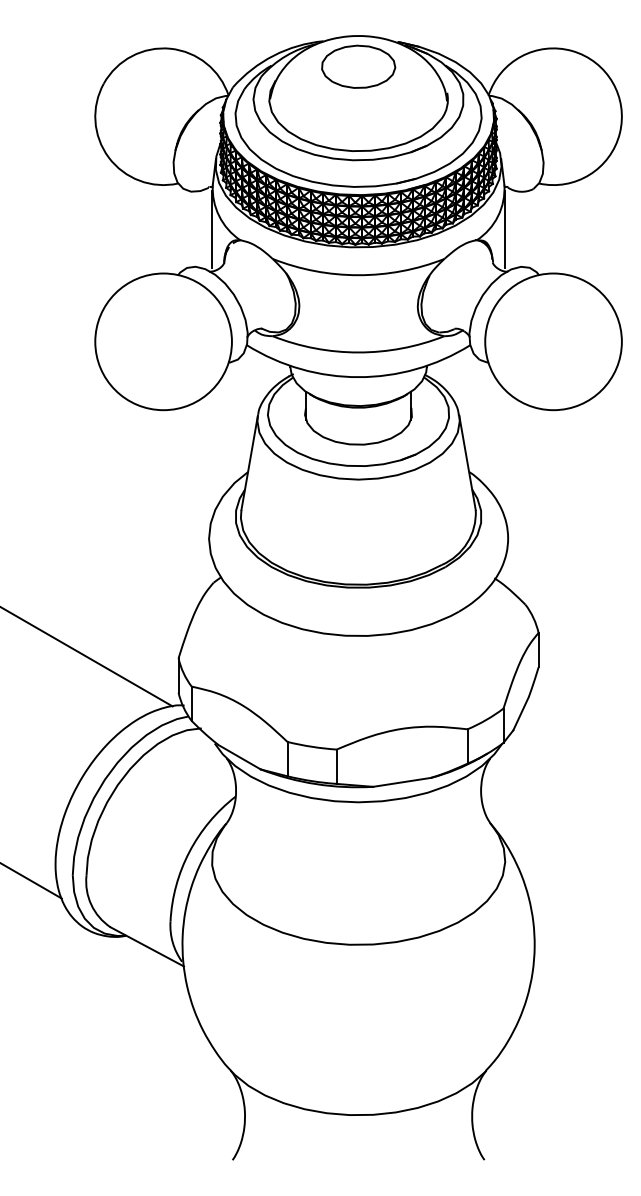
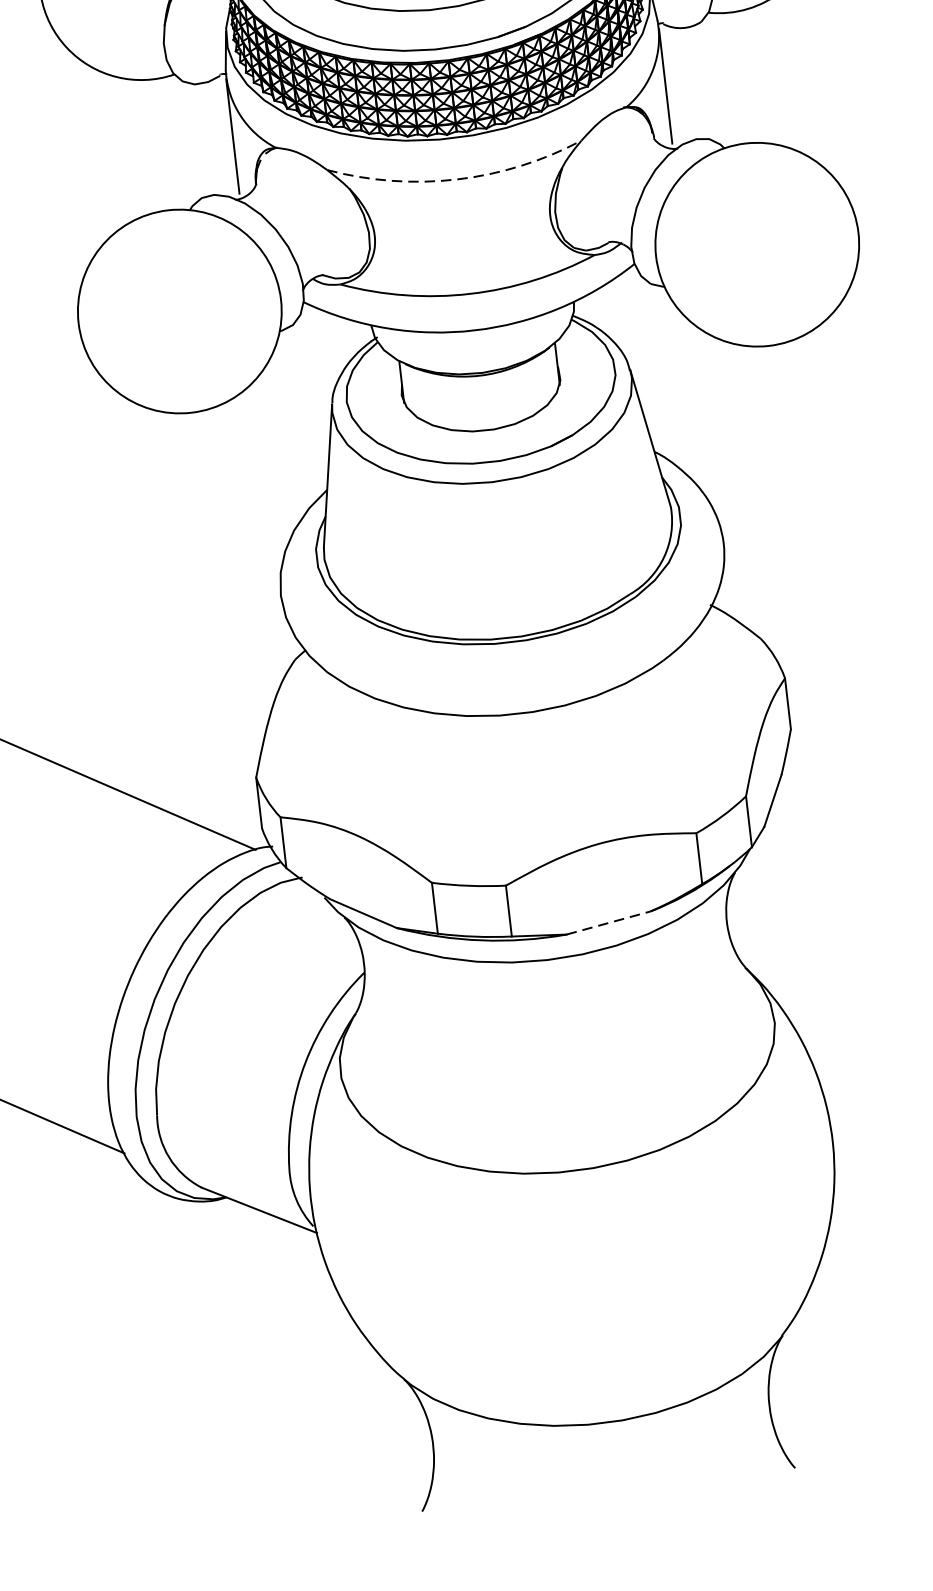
arc: (358, 275) -> (457, 179), solid -> dashed
line: (402, 782) -> (609, 923), solid -> dashed

